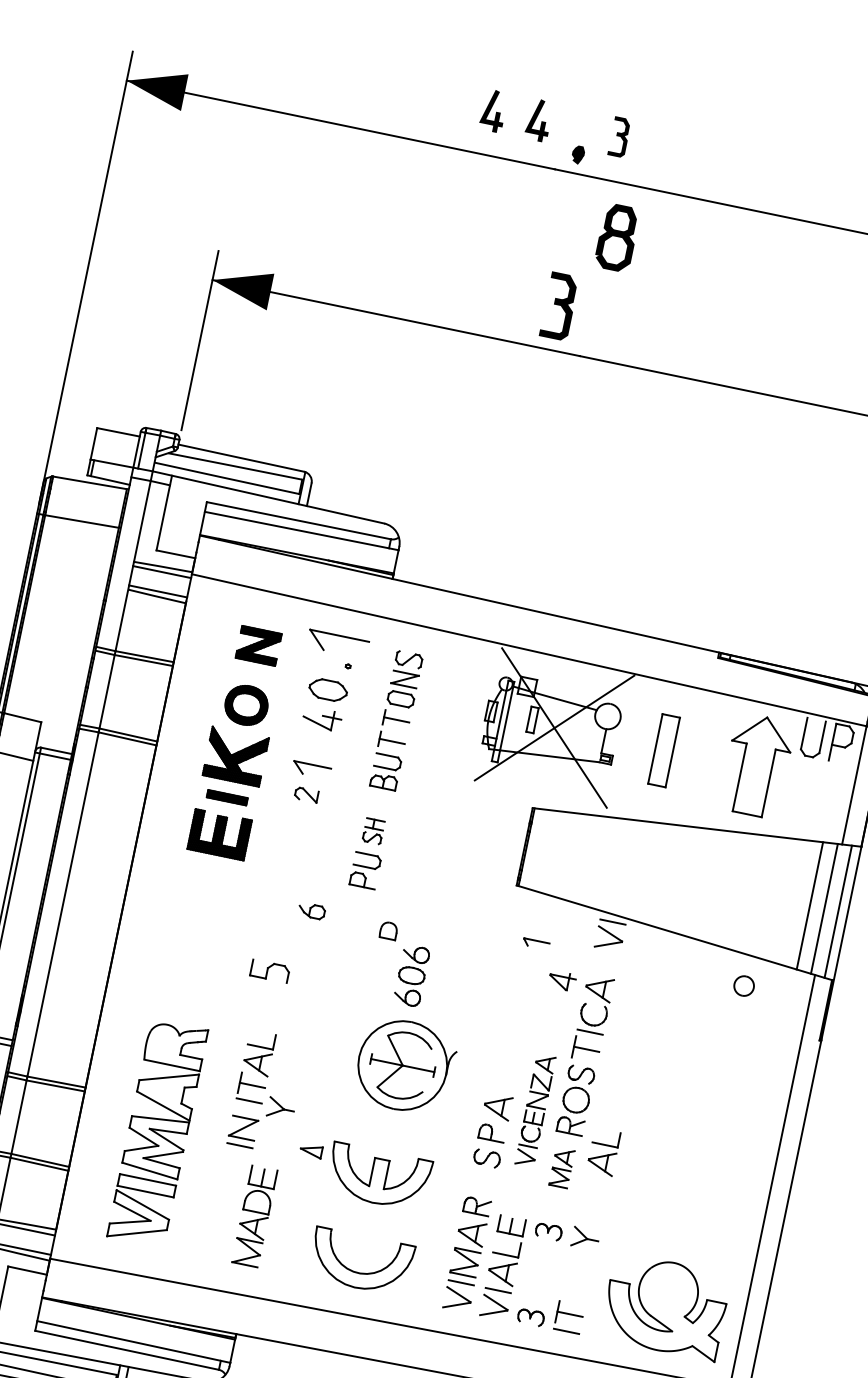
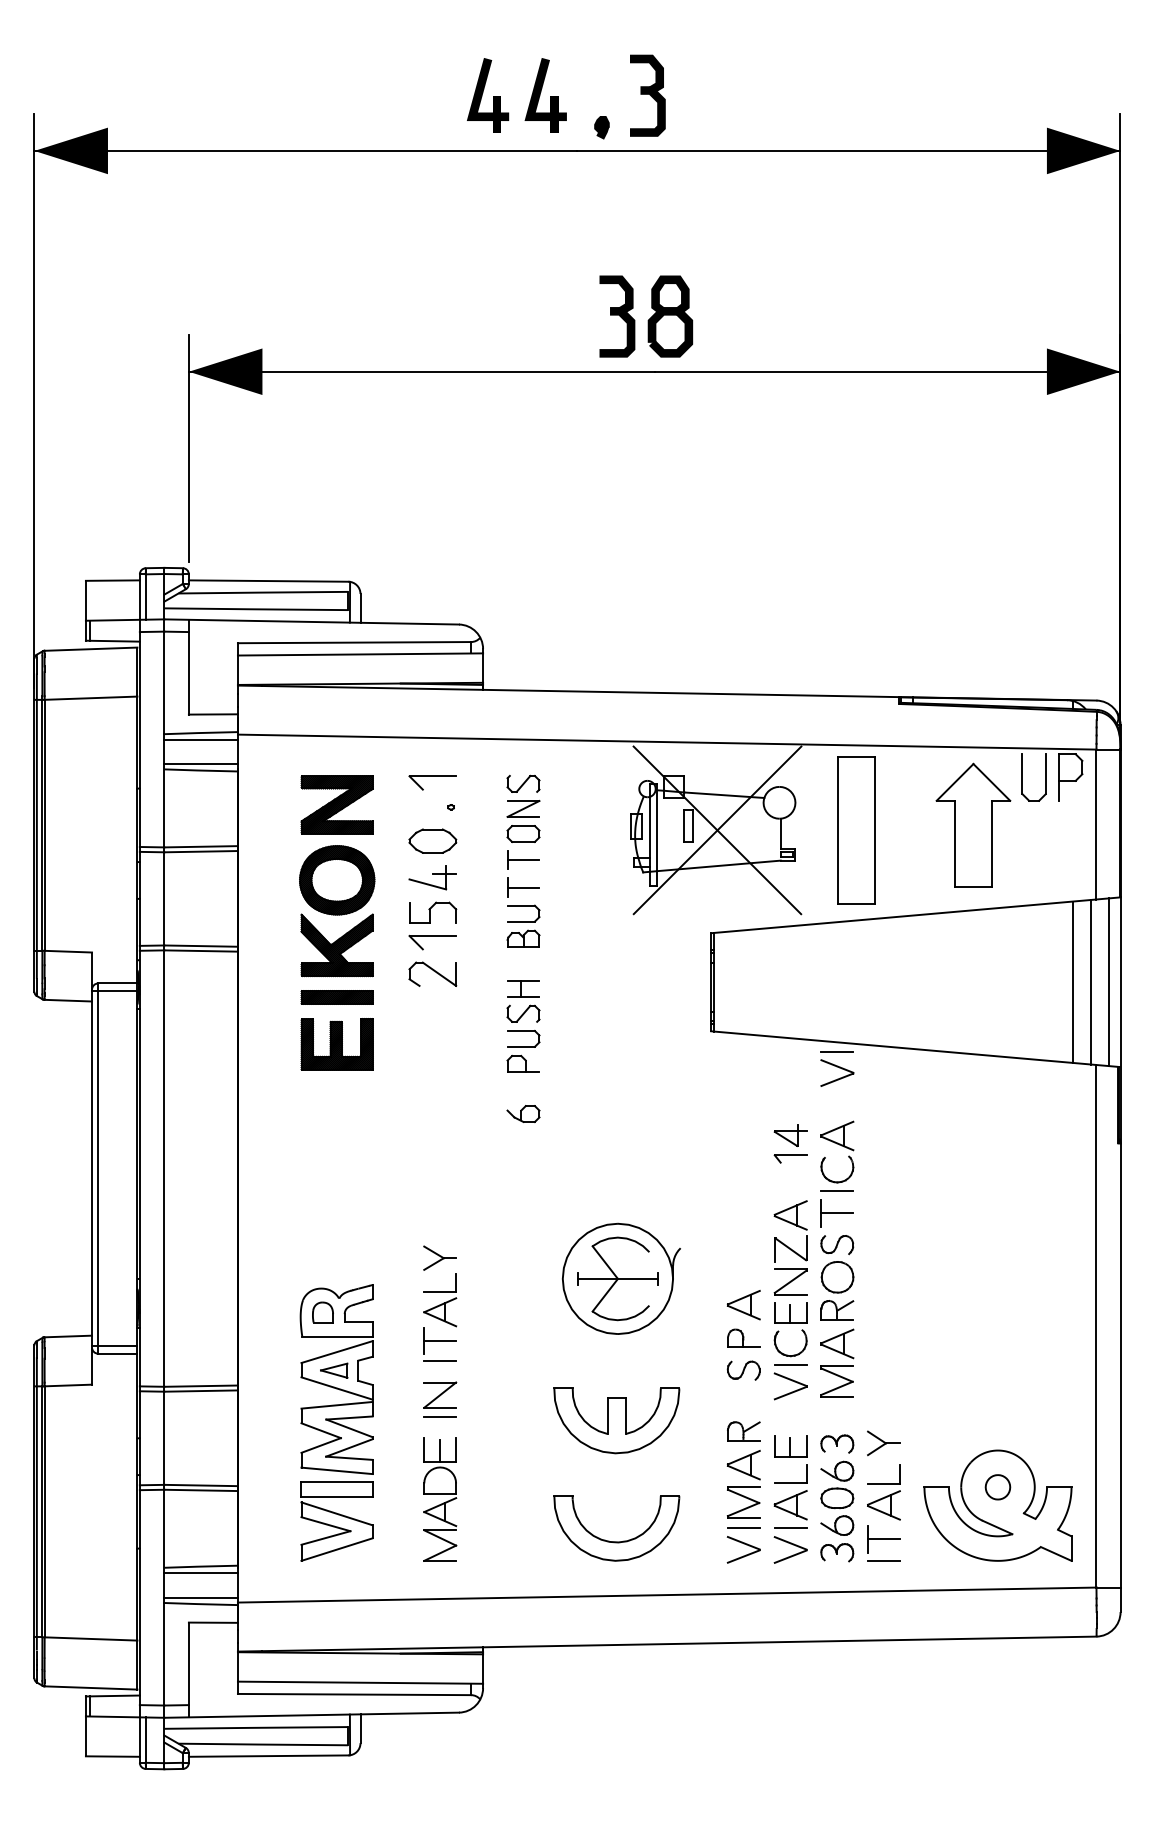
part: (493, 111) -> (488, 95), size x1.43
part: (538, 120) -> (545, 95), size x1.43
part: (619, 137) -> (647, 95), size x1.67
part: (617, 237) -> (670, 316), moved
part: (337, 643) -> (432, 782), size x0.62
part: (258, 645) -> (336, 804), size x1.43
part: (246, 705) -> (337, 880), size x1.43
part: (664, 750) -> (856, 830), size x1.67
part: (306, 794) -> (432, 973), size x1.67
part: (226, 797) -> (336, 997), size x1.43
part: (373, 831) -> (523, 1001), size x1.43
part: (311, 910) -> (523, 1113), moved
part: (388, 930) -> (322, 1312), moved
part: (536, 943) -> (790, 1158), moved
part: (270, 971) -> (433, 912), moved
part: (412, 975) -> (837, 1497), moved
part: (743, 986) -> (997, 1487), moved
part: (280, 1108) -> (439, 1257), moved
part: (535, 1110) -> (790, 1300), size x1.43
part: (311, 1150) -> (334, 1370), moved
part: (603, 1151) -> (883, 1492), moved
part: (562, 1167) -> (837, 1362), size x1.43
part: (255, 1216) -> (440, 1499), moved

